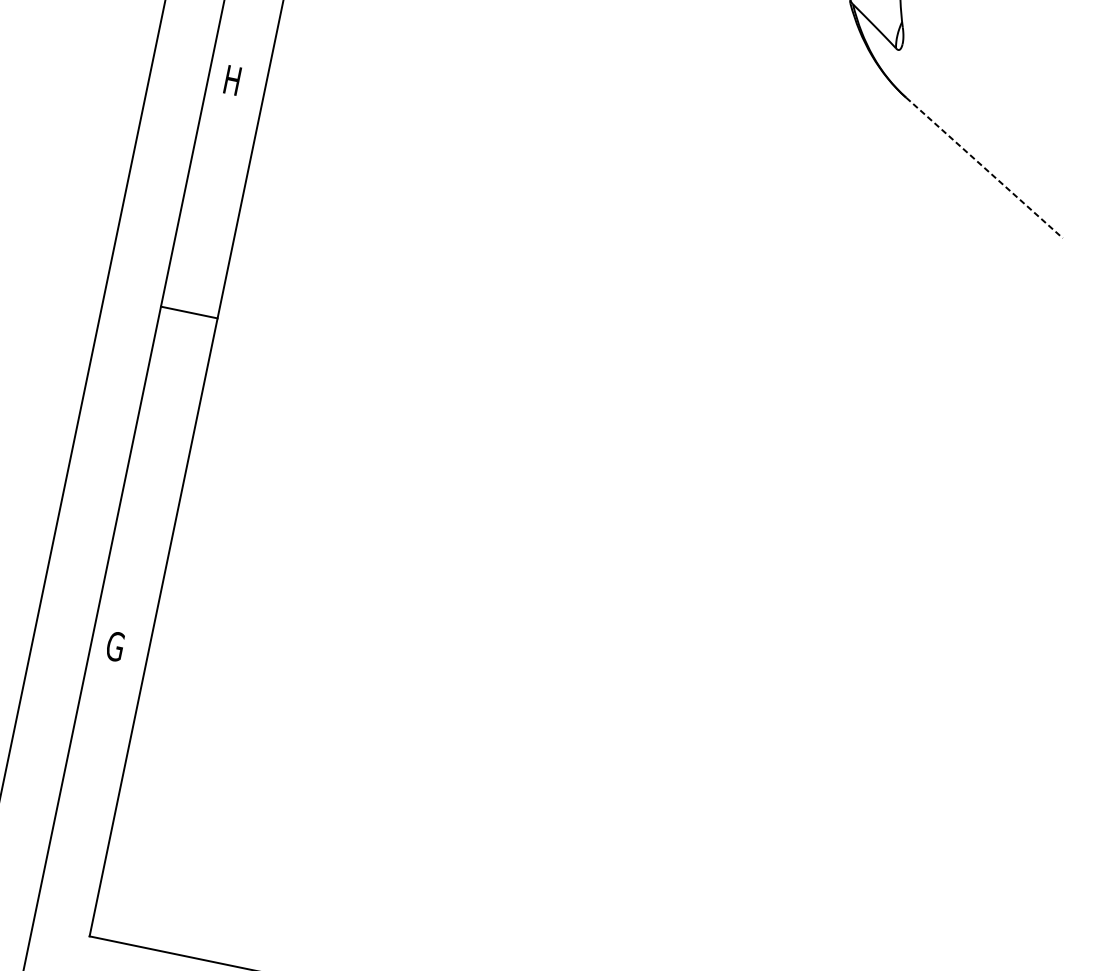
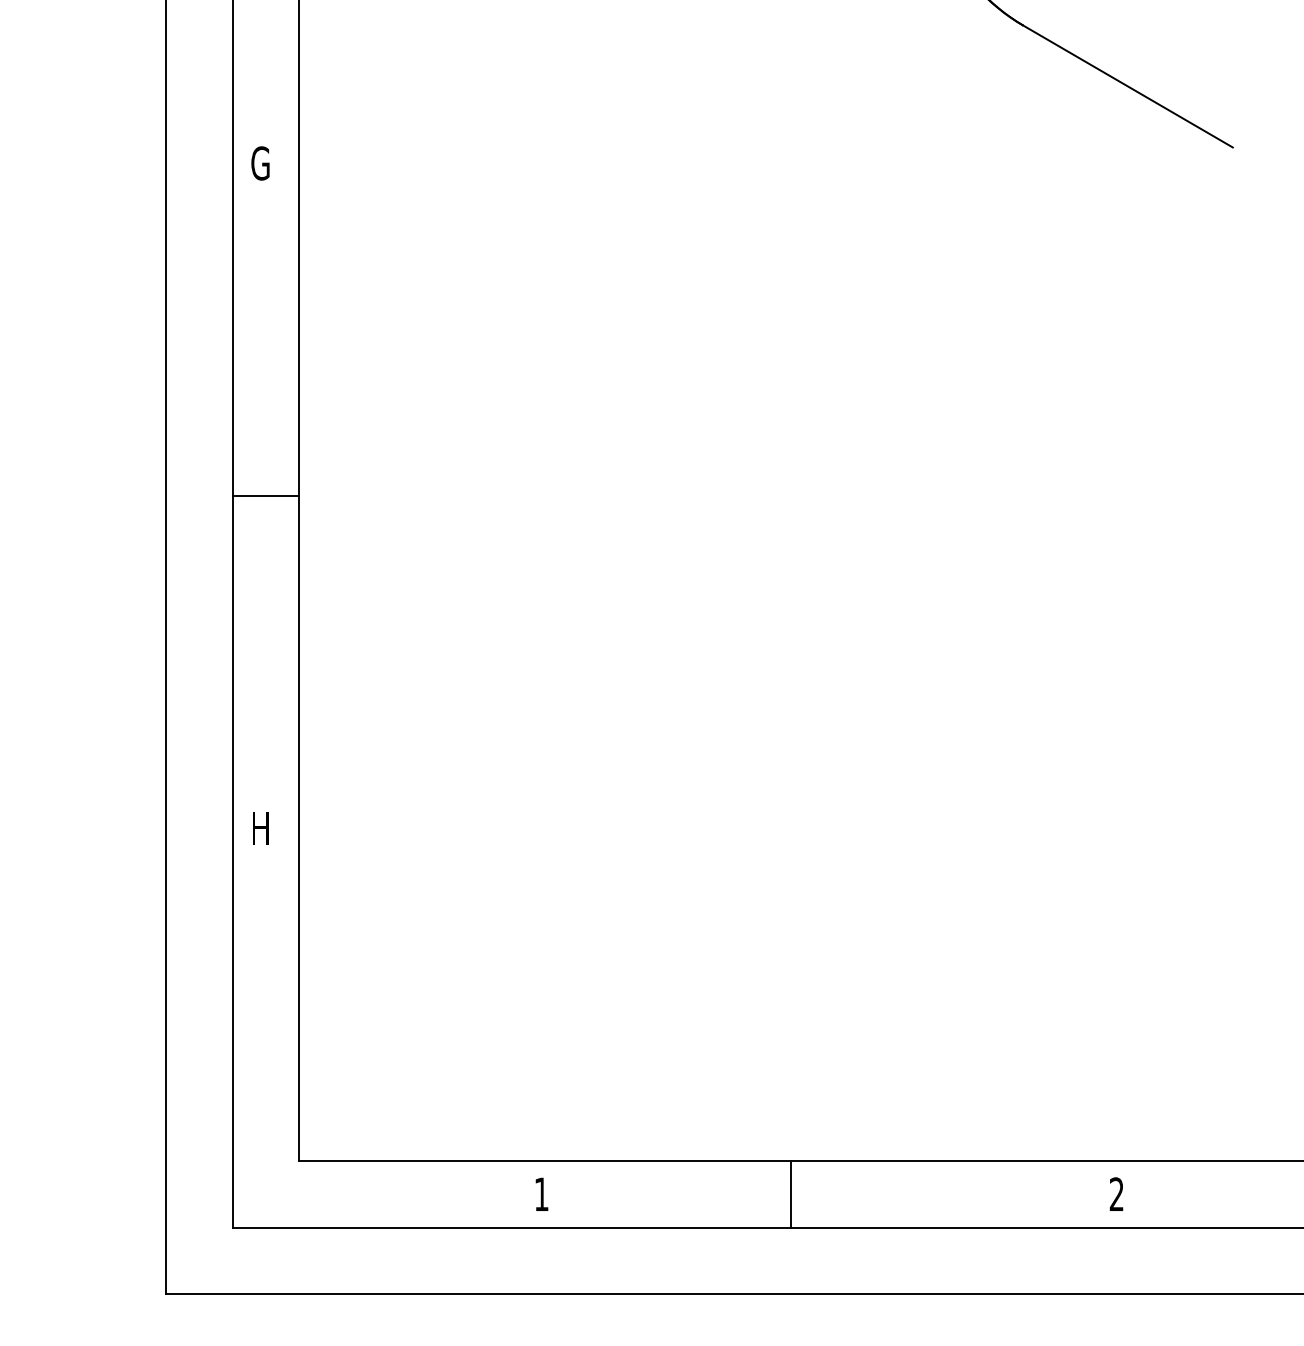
text: (232, 80) -> (260, 163), H -> G
line: (984, 167) -> (1128, 86), dashed -> solid
line: (188, 312) -> (265, 496), moved
text: (115, 646) -> (260, 828), G -> H

